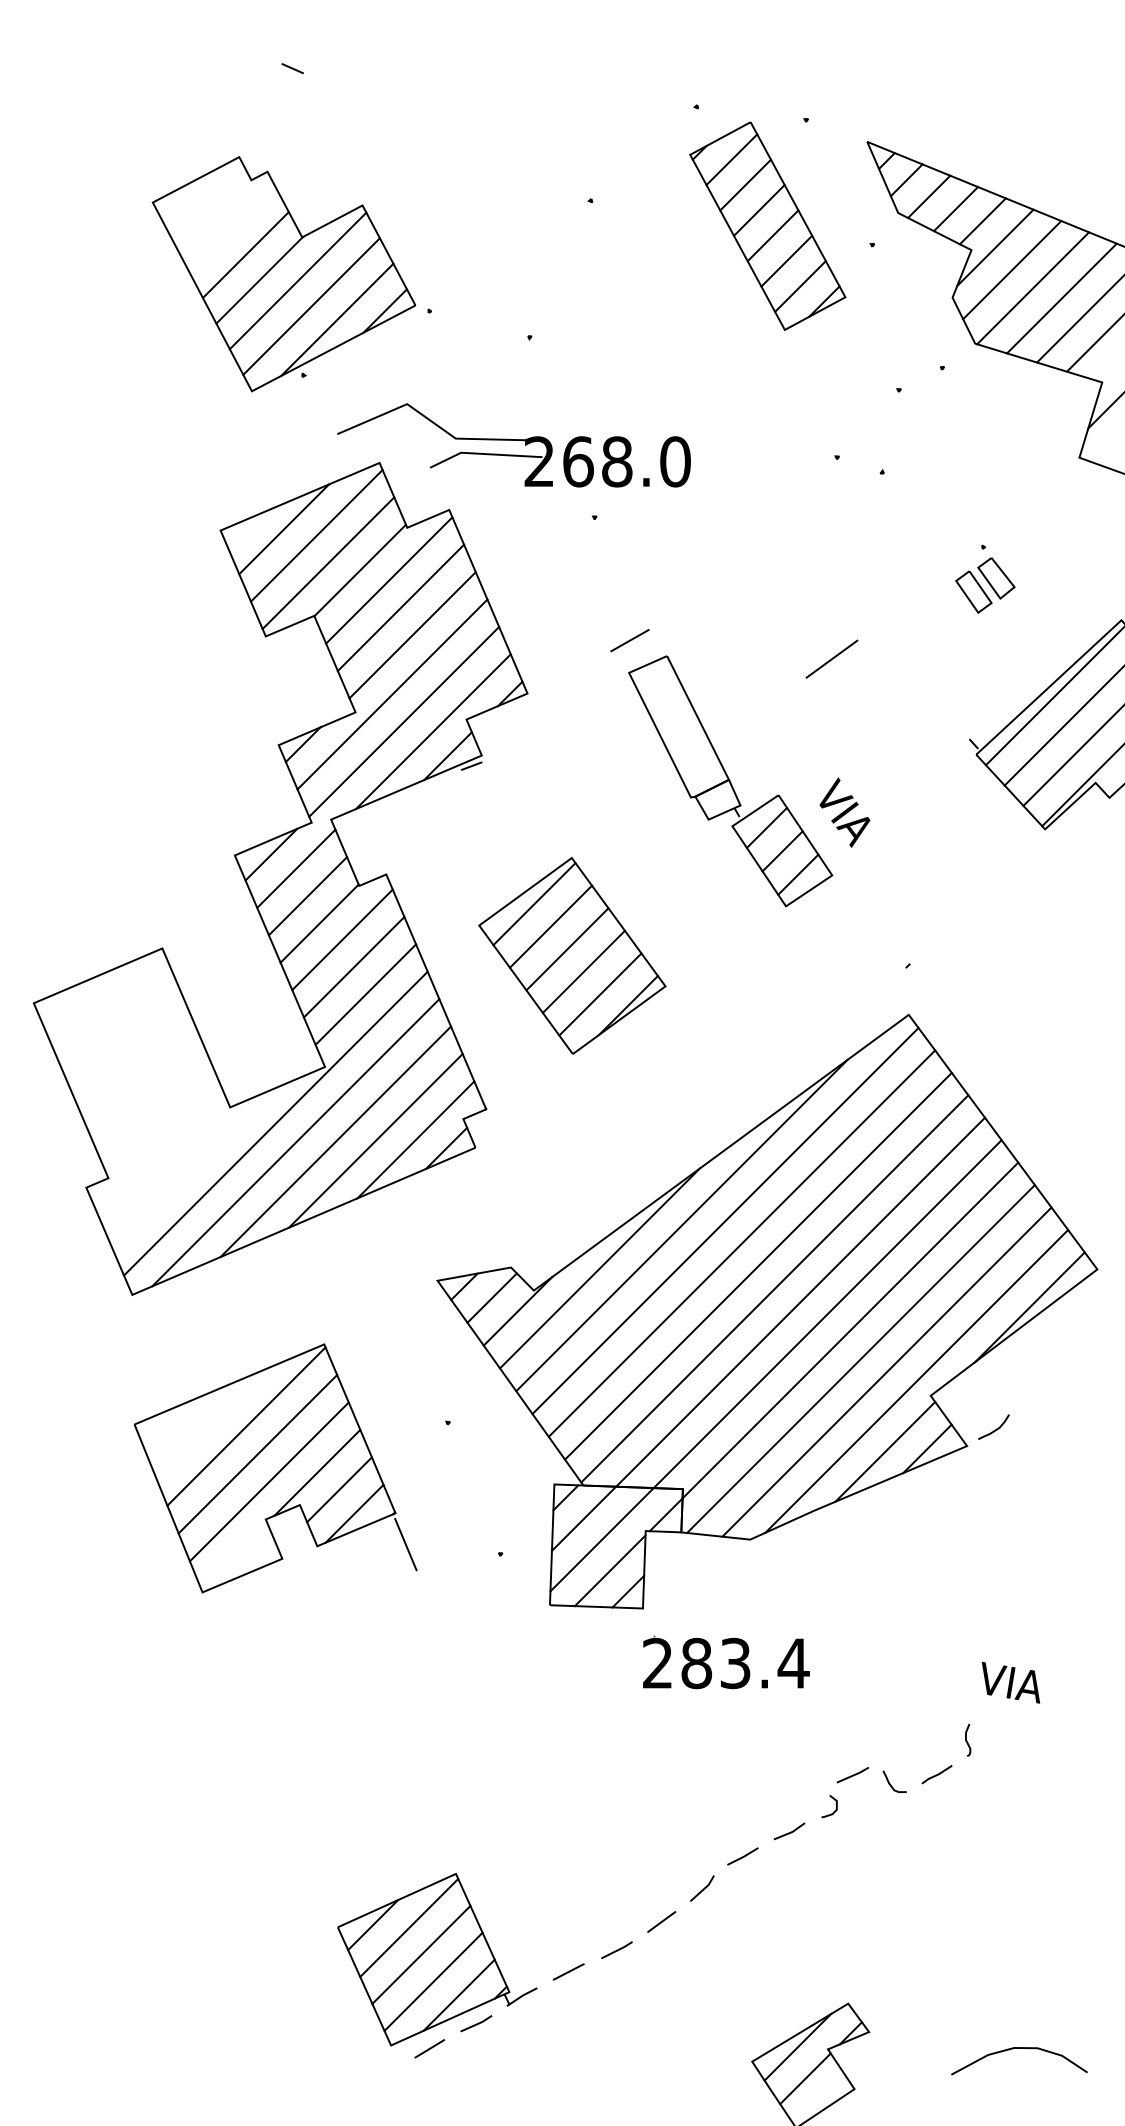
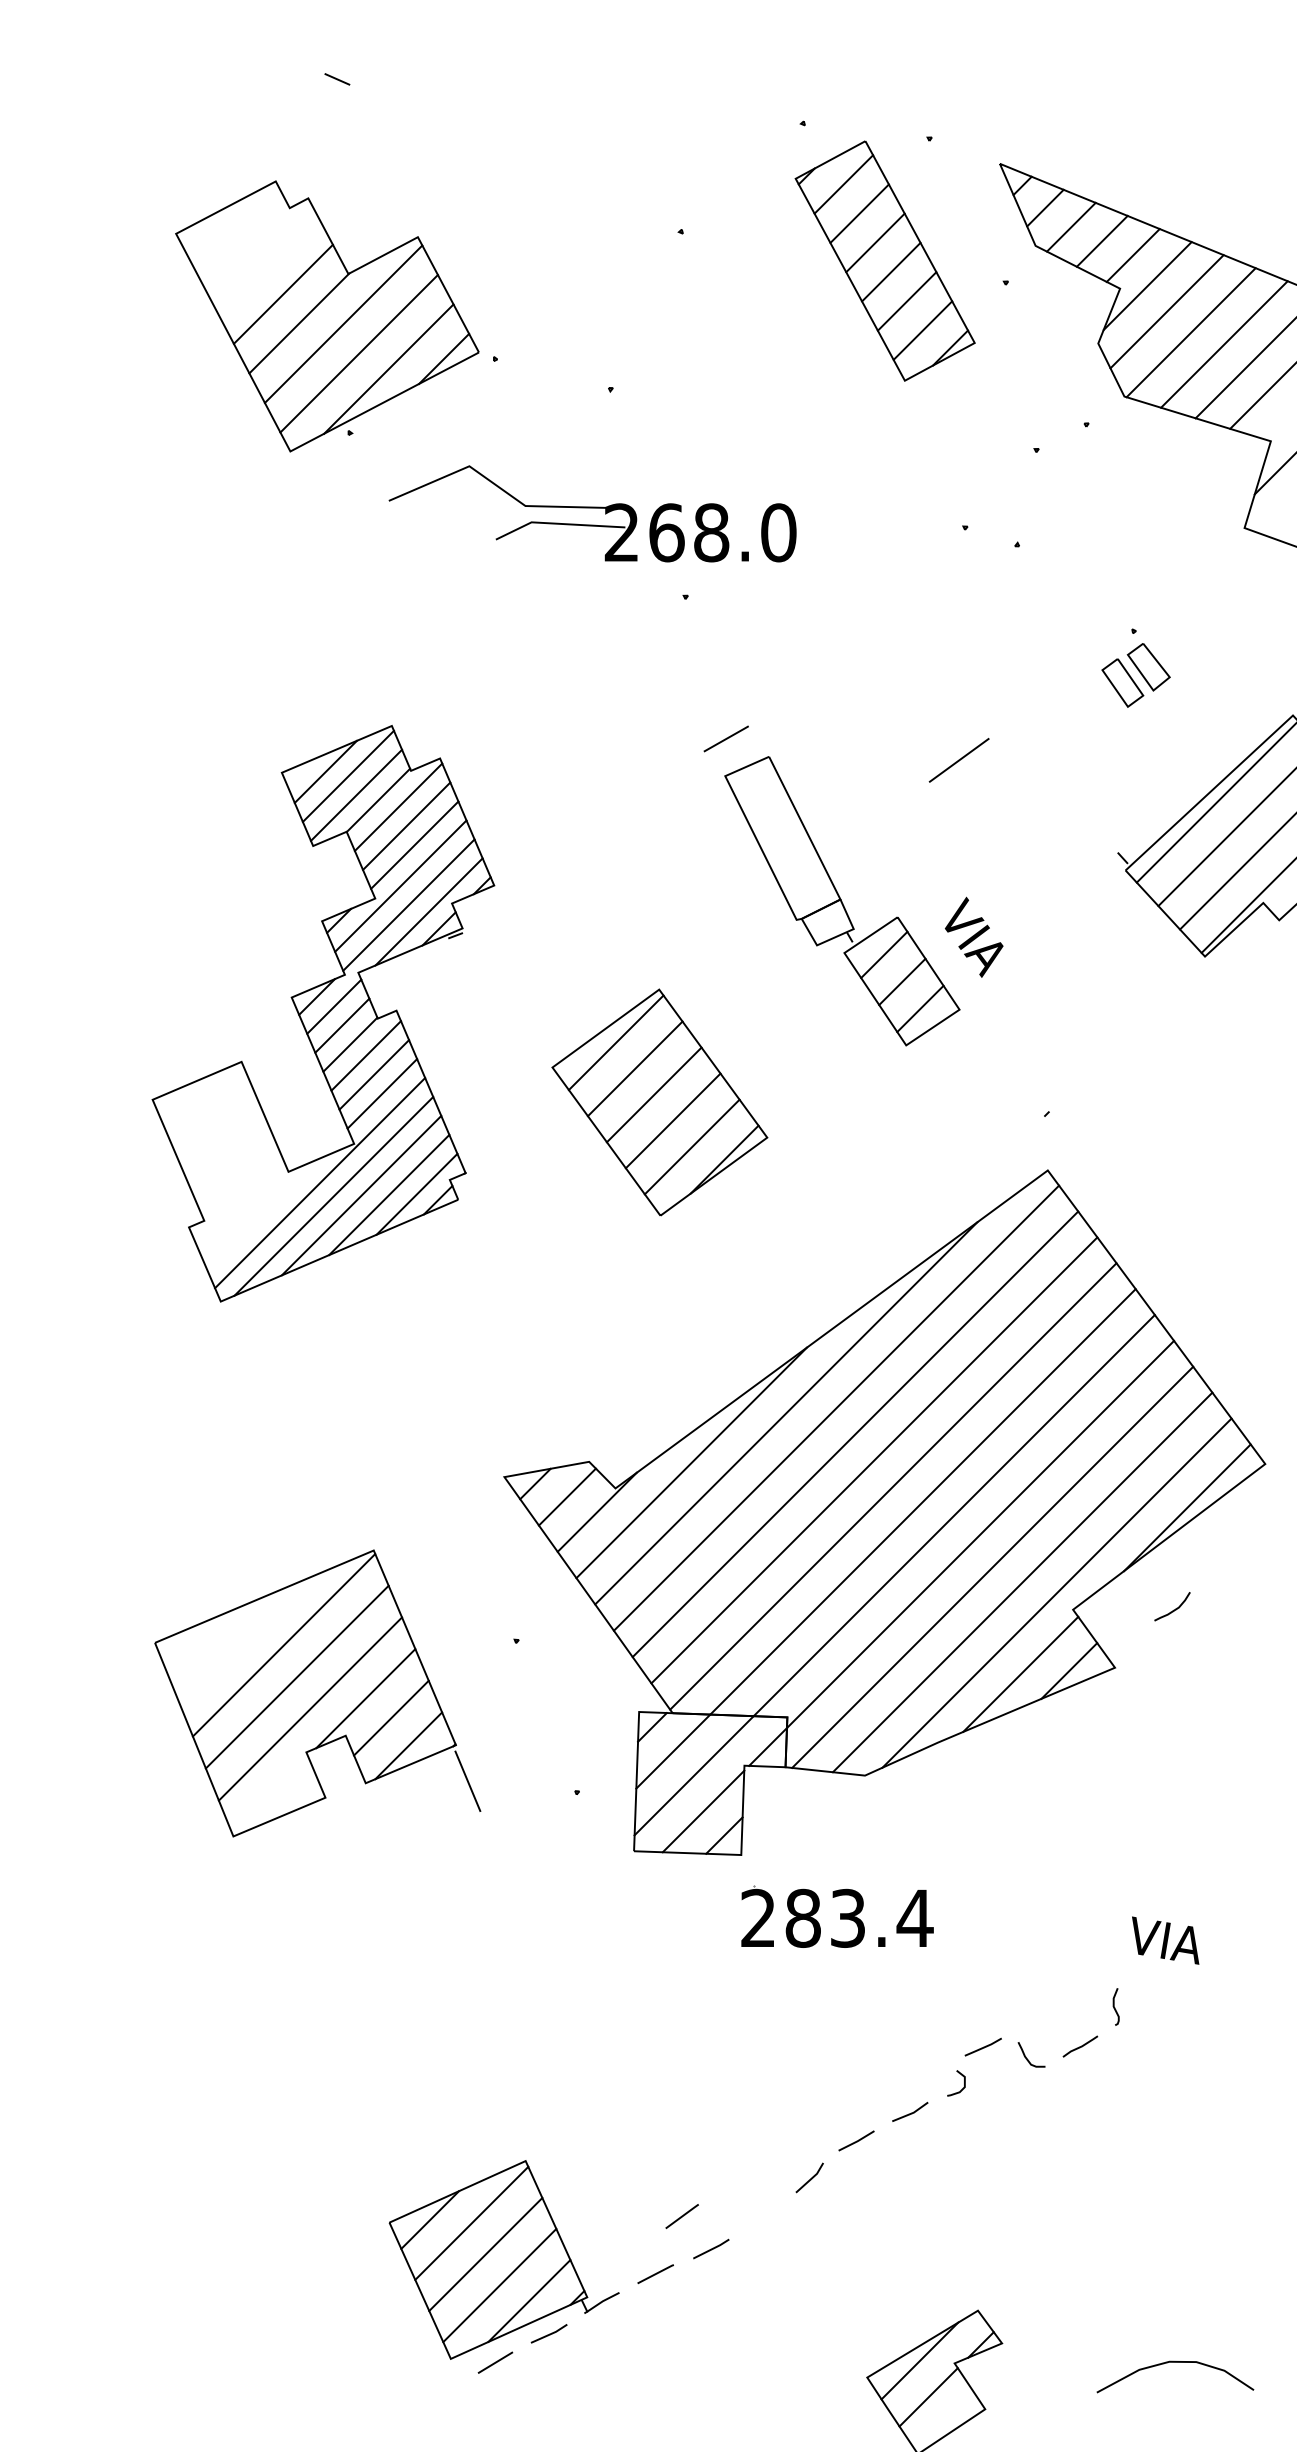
part: (280, 878) -> (323, 1013), size x0.6
curve: (996, 1428) -> (1175, 1608), moved
line: (661, 1921) -> (681, 2215), moved

